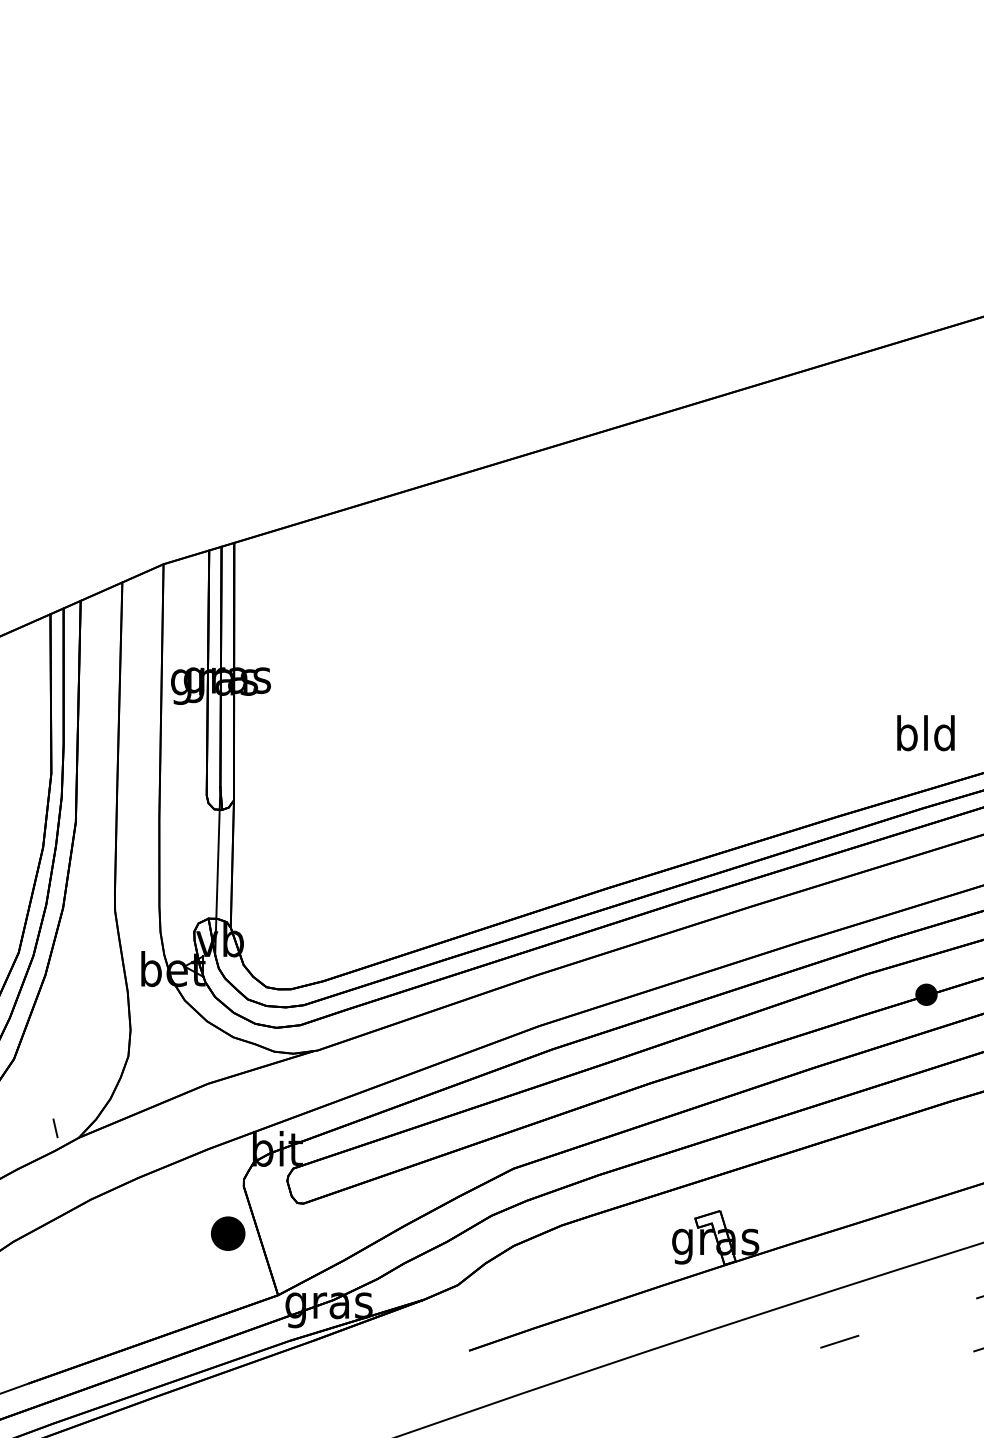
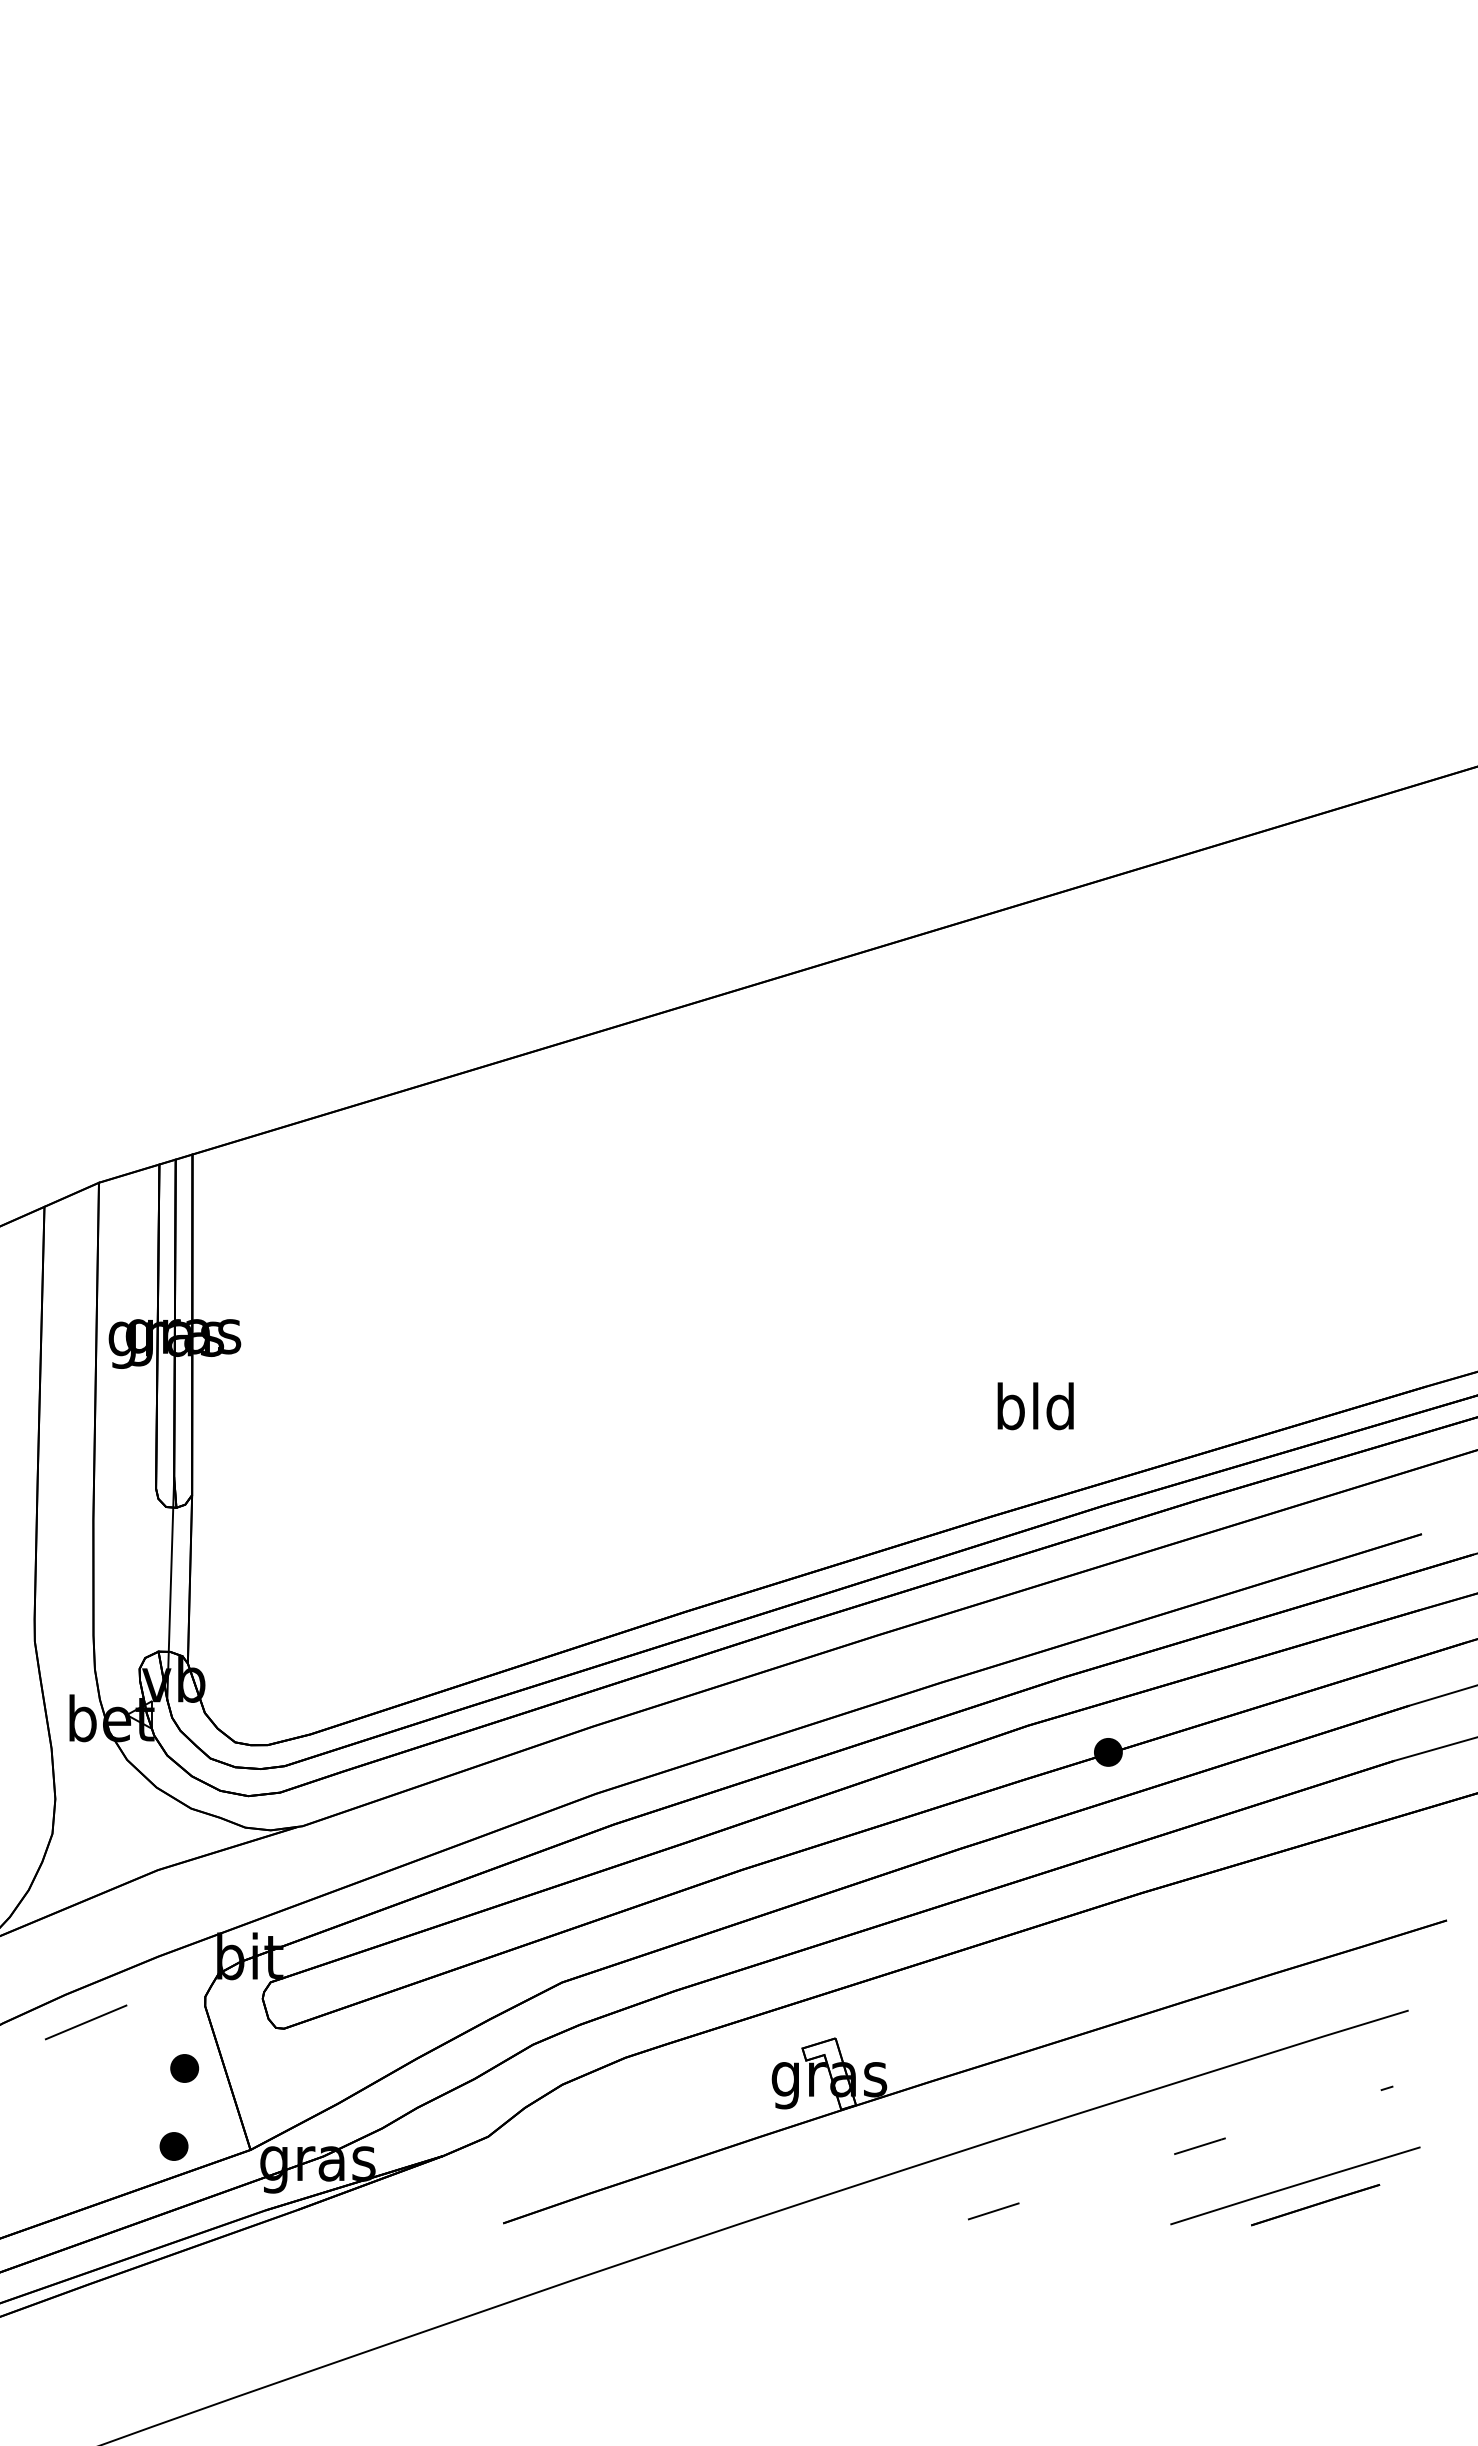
text: (925, 733) -> (1035, 1406), moved
line: (153, 1198) -> (85, 2022), added
part: (228, 1233) -> (184, 2068), size x0.62
part: (219, 1292) -> (173, 2146), added

